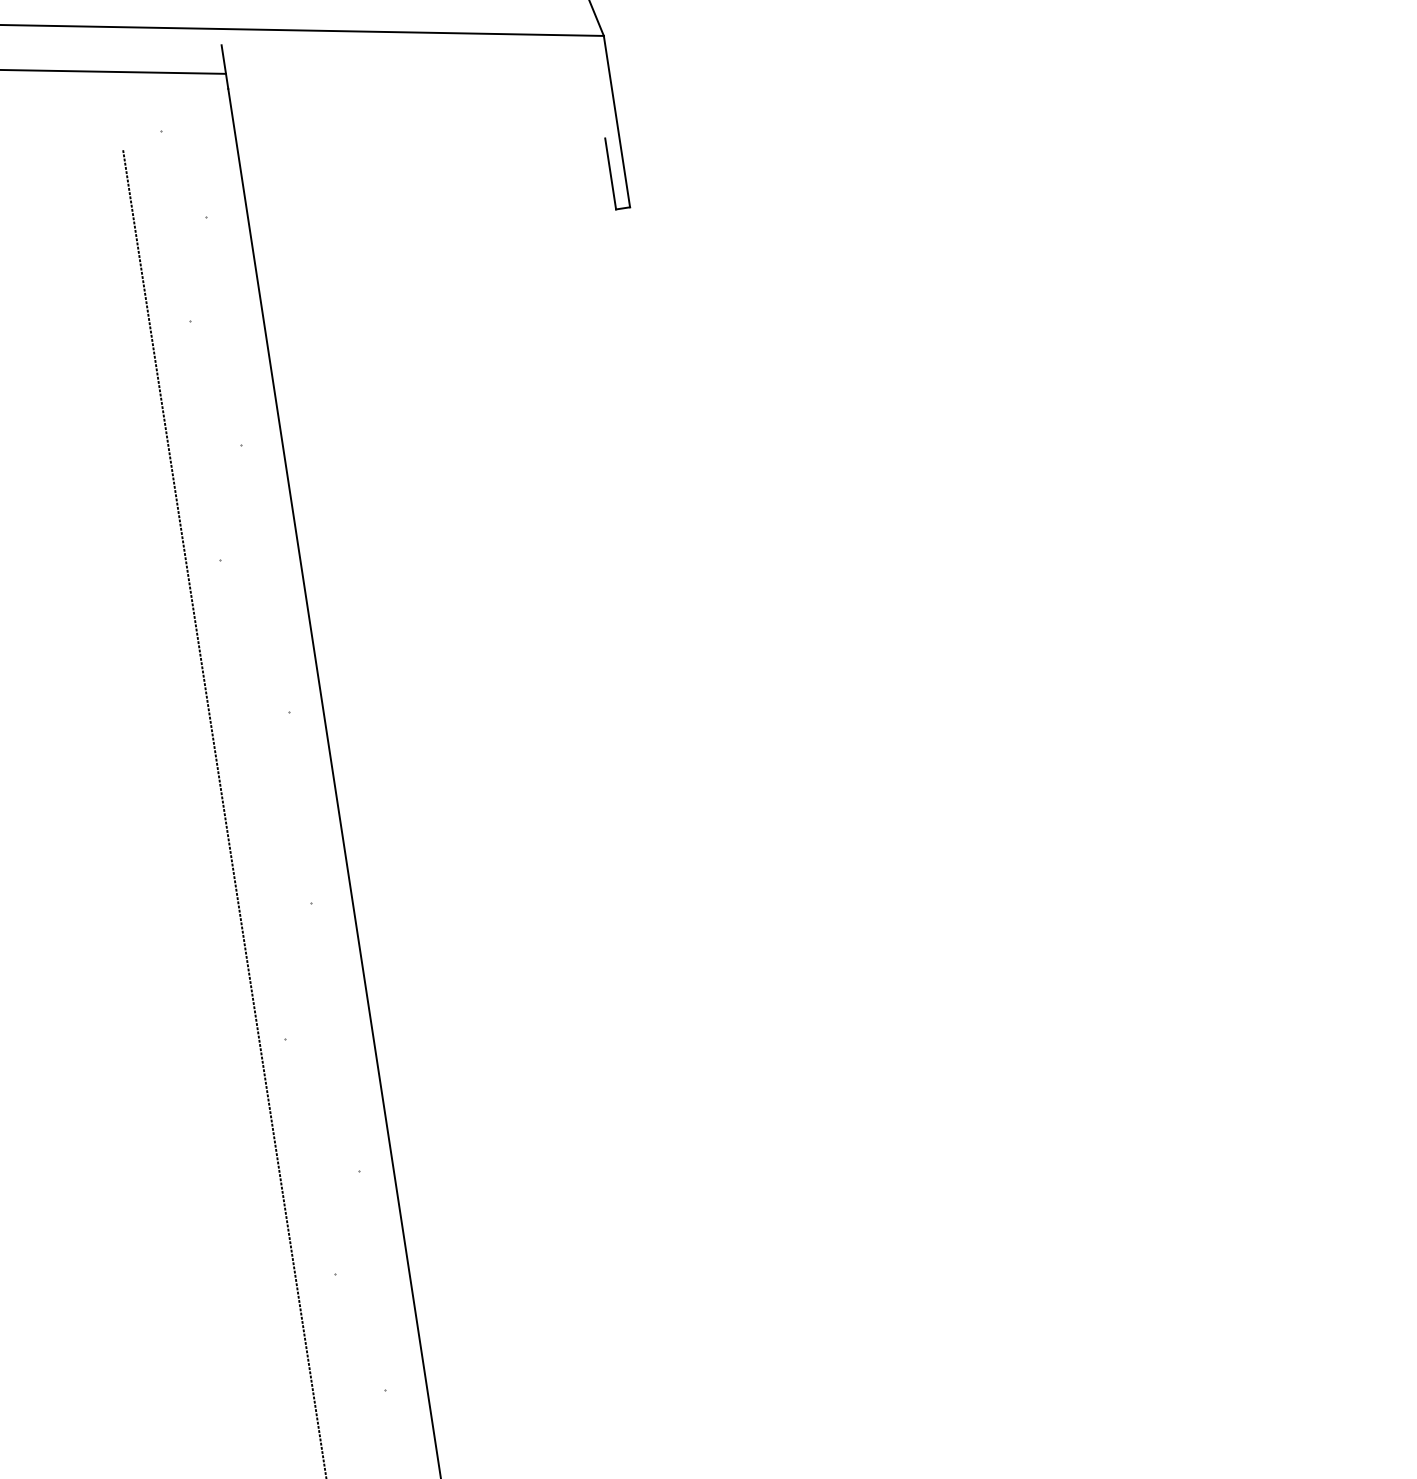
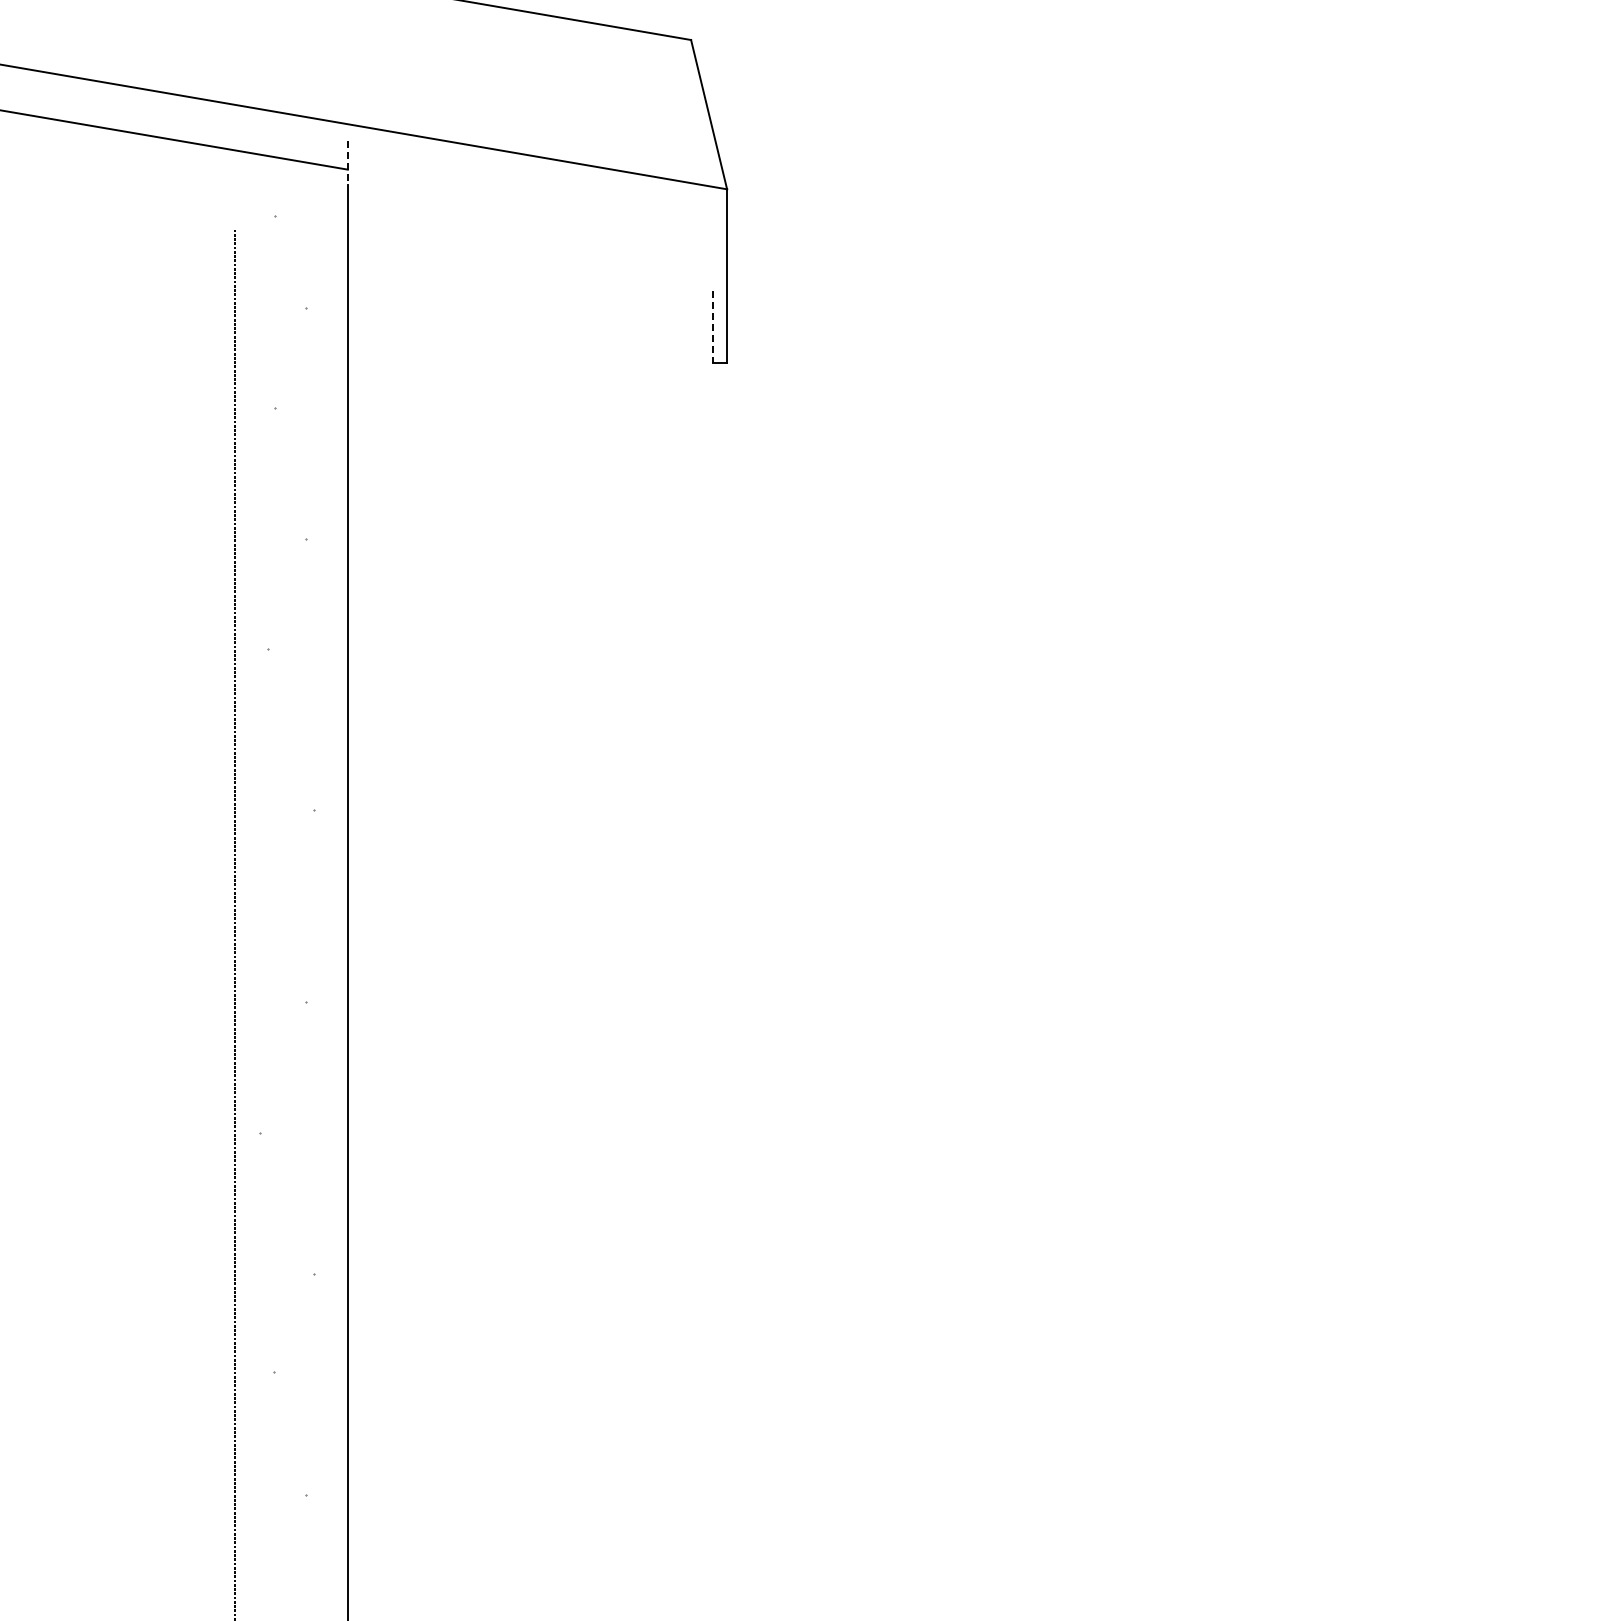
line: (224, 67) -> (347, 163), solid -> dashed
line: (610, 173) -> (712, 326), solid -> dashed

